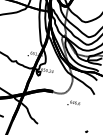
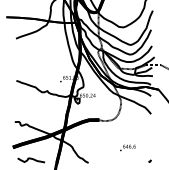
text: (73, 103) -> (127, 147), moved

